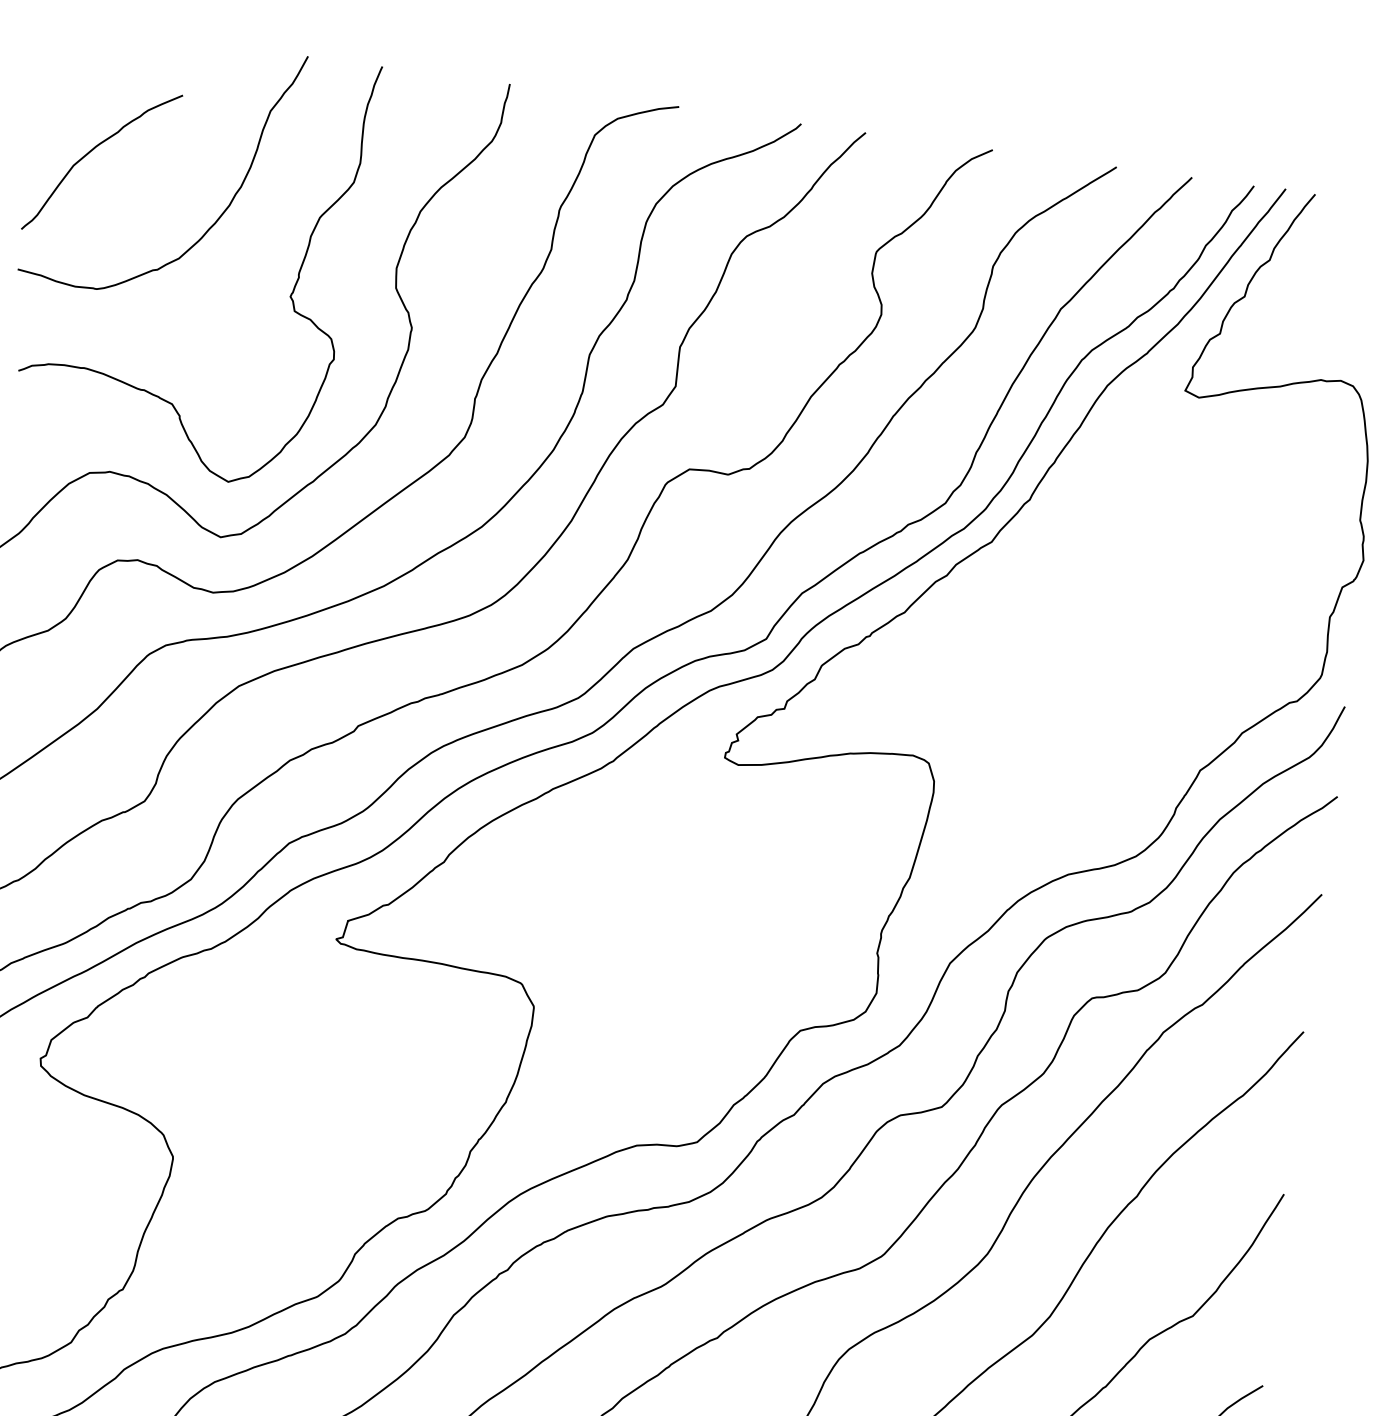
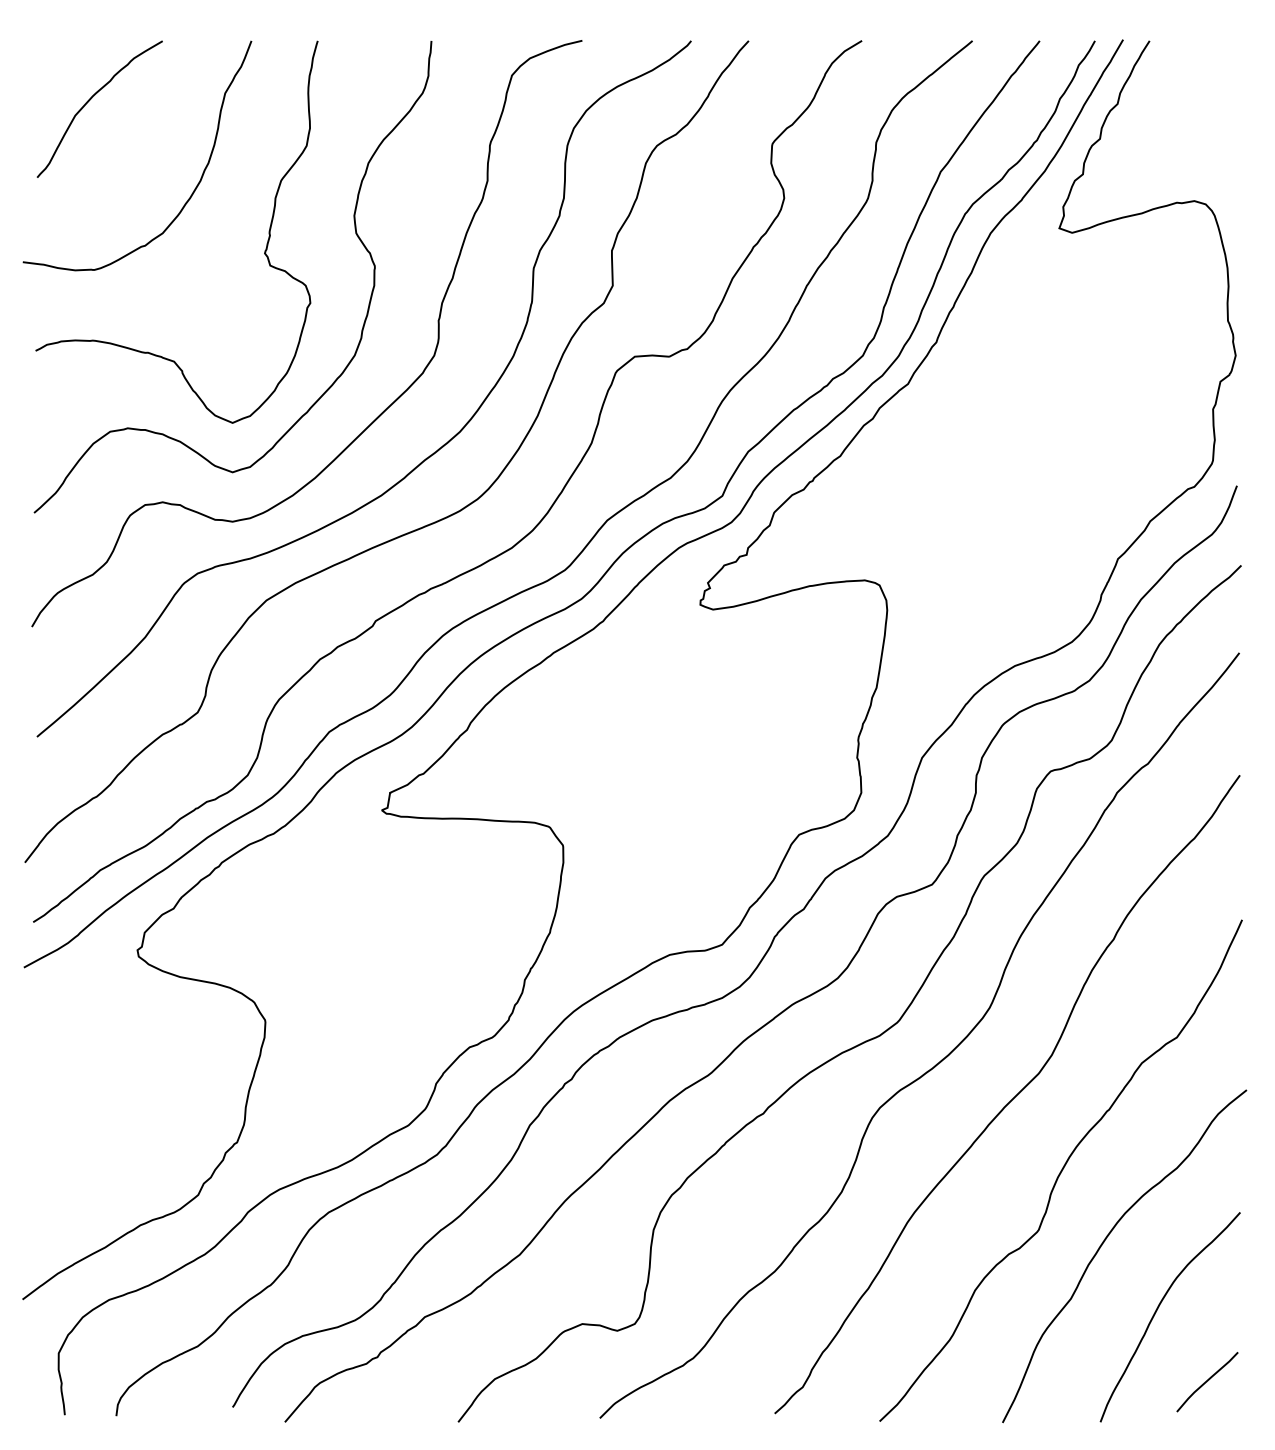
curve: (94, 149) -> (91, 99), moved

